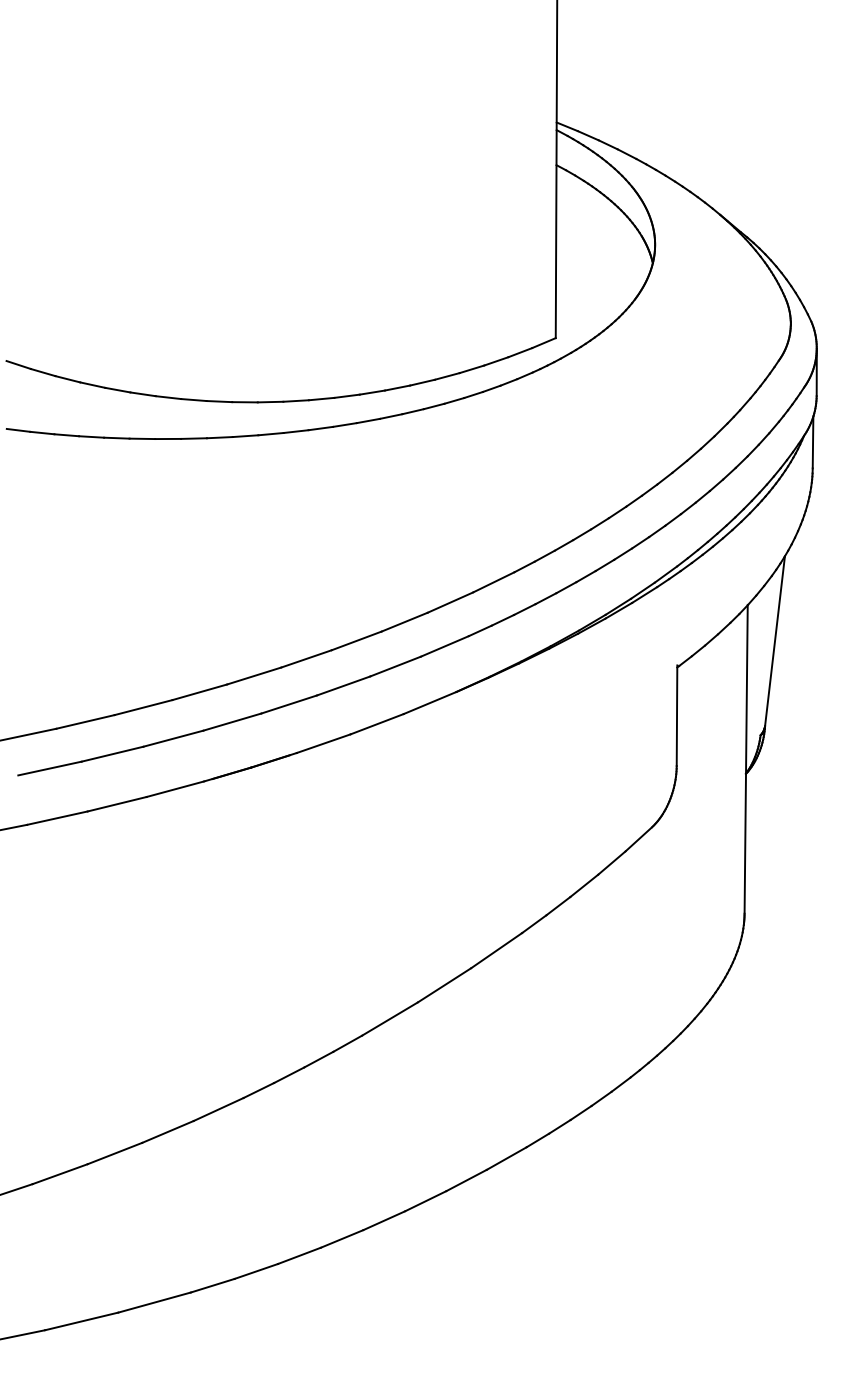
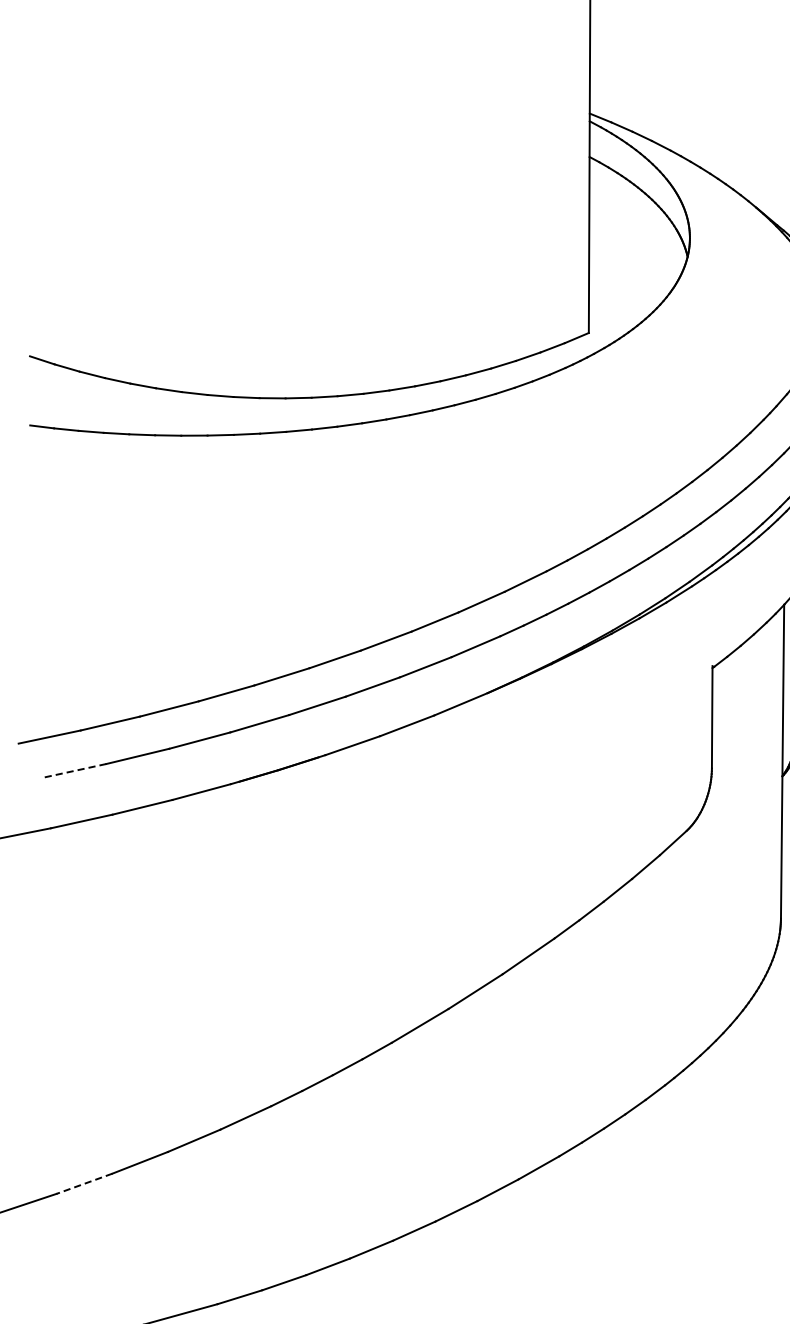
line: (49, 768) -> (73, 770), solid -> dashed
line: (59, 1174) -> (83, 1184), solid -> dashed

